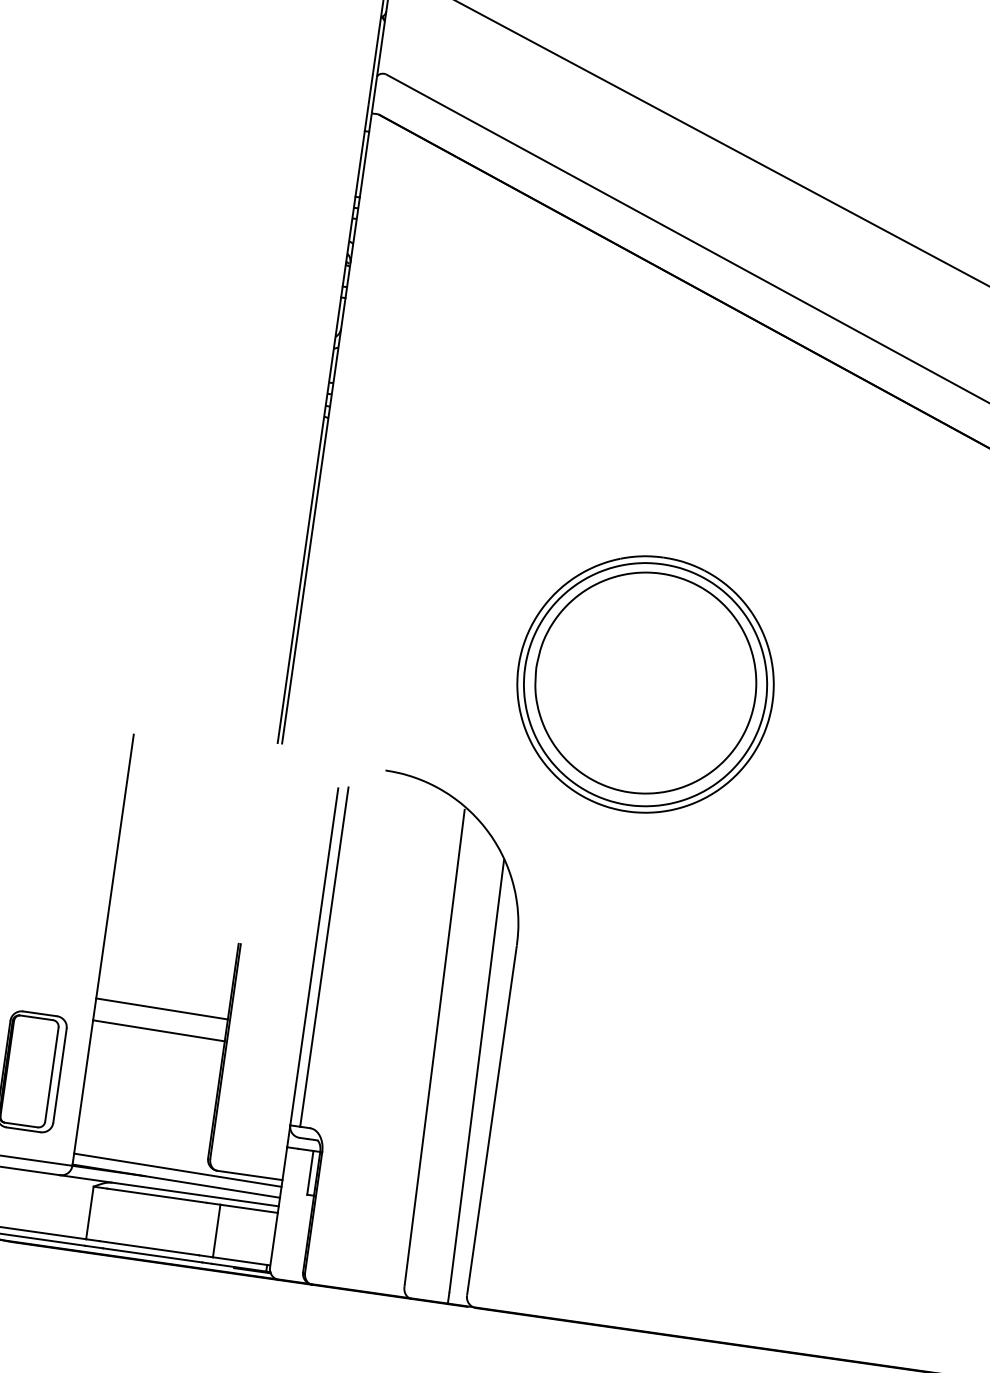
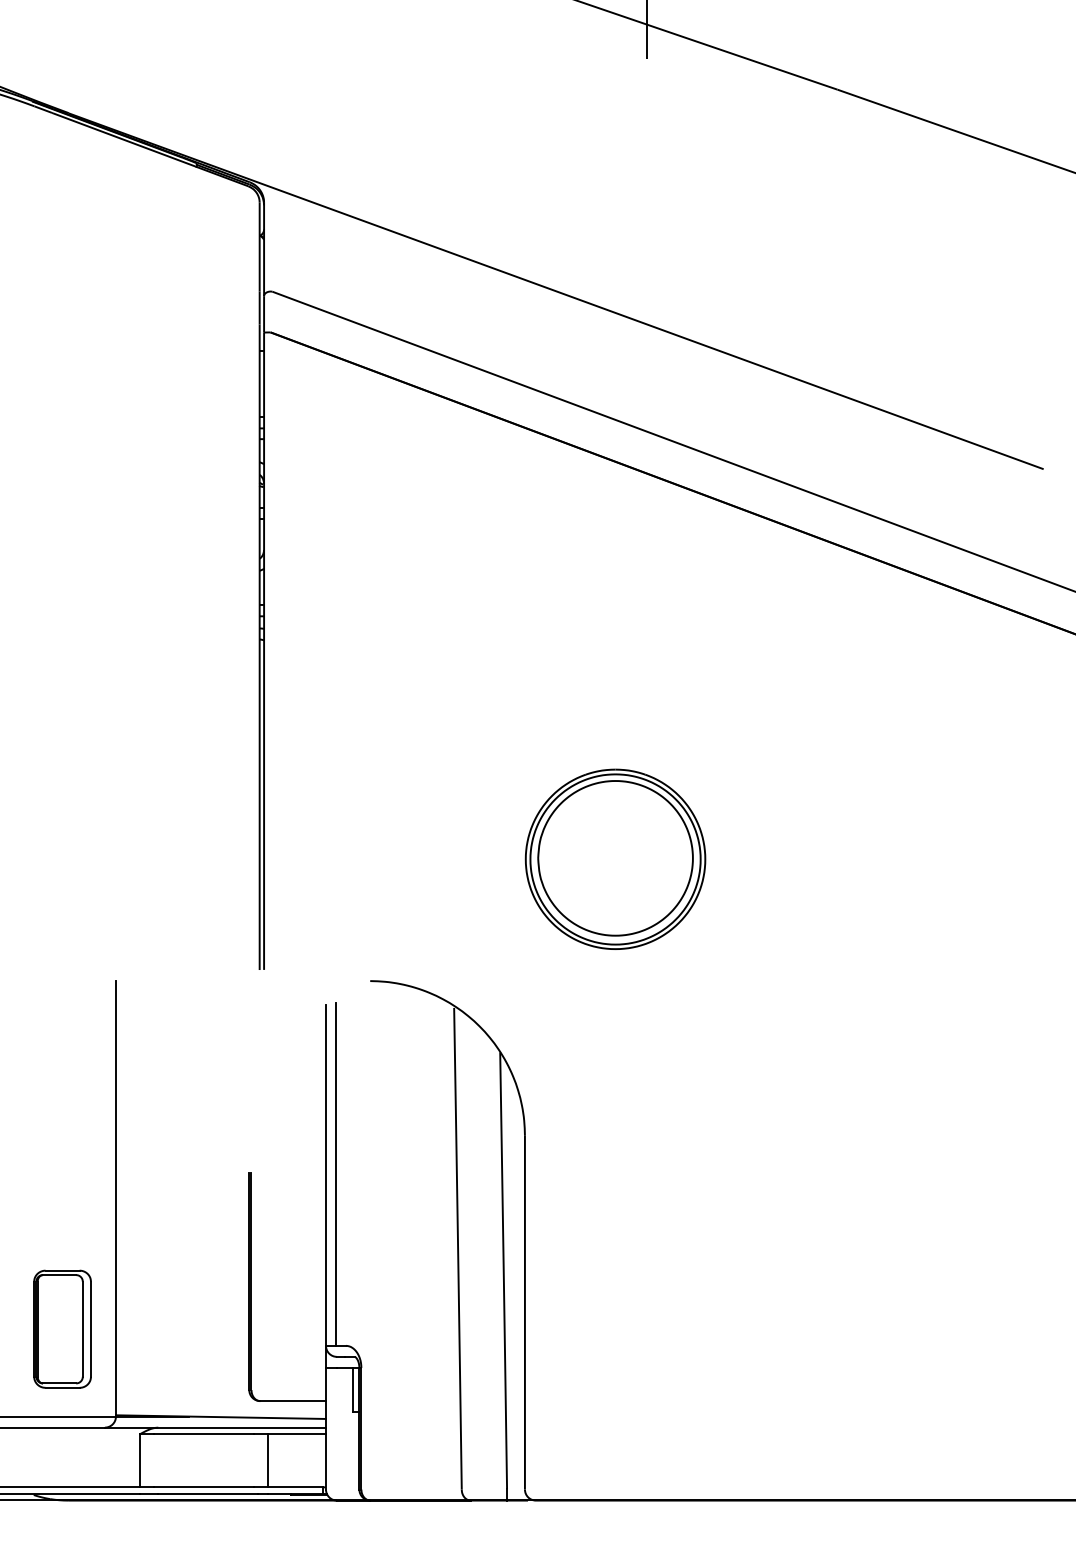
part: (645, 684) -> (615, 859), size x0.7
line: (161, 1008) -> (182, 1248), removed
line: (158, 1030) -> (182, 1270), removed
line: (177, 1169) -> (220, 1405), removed

